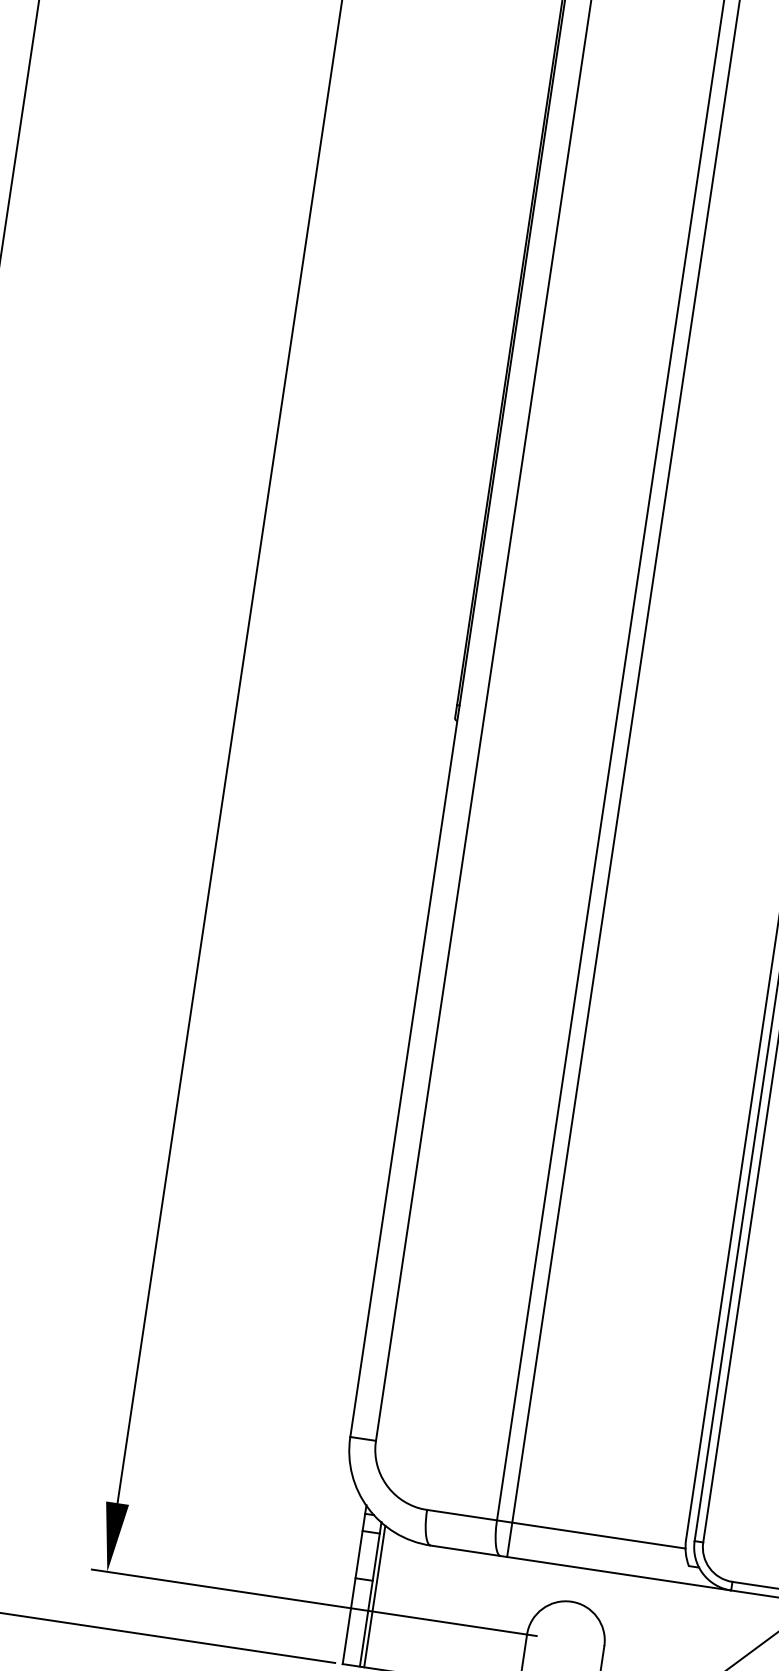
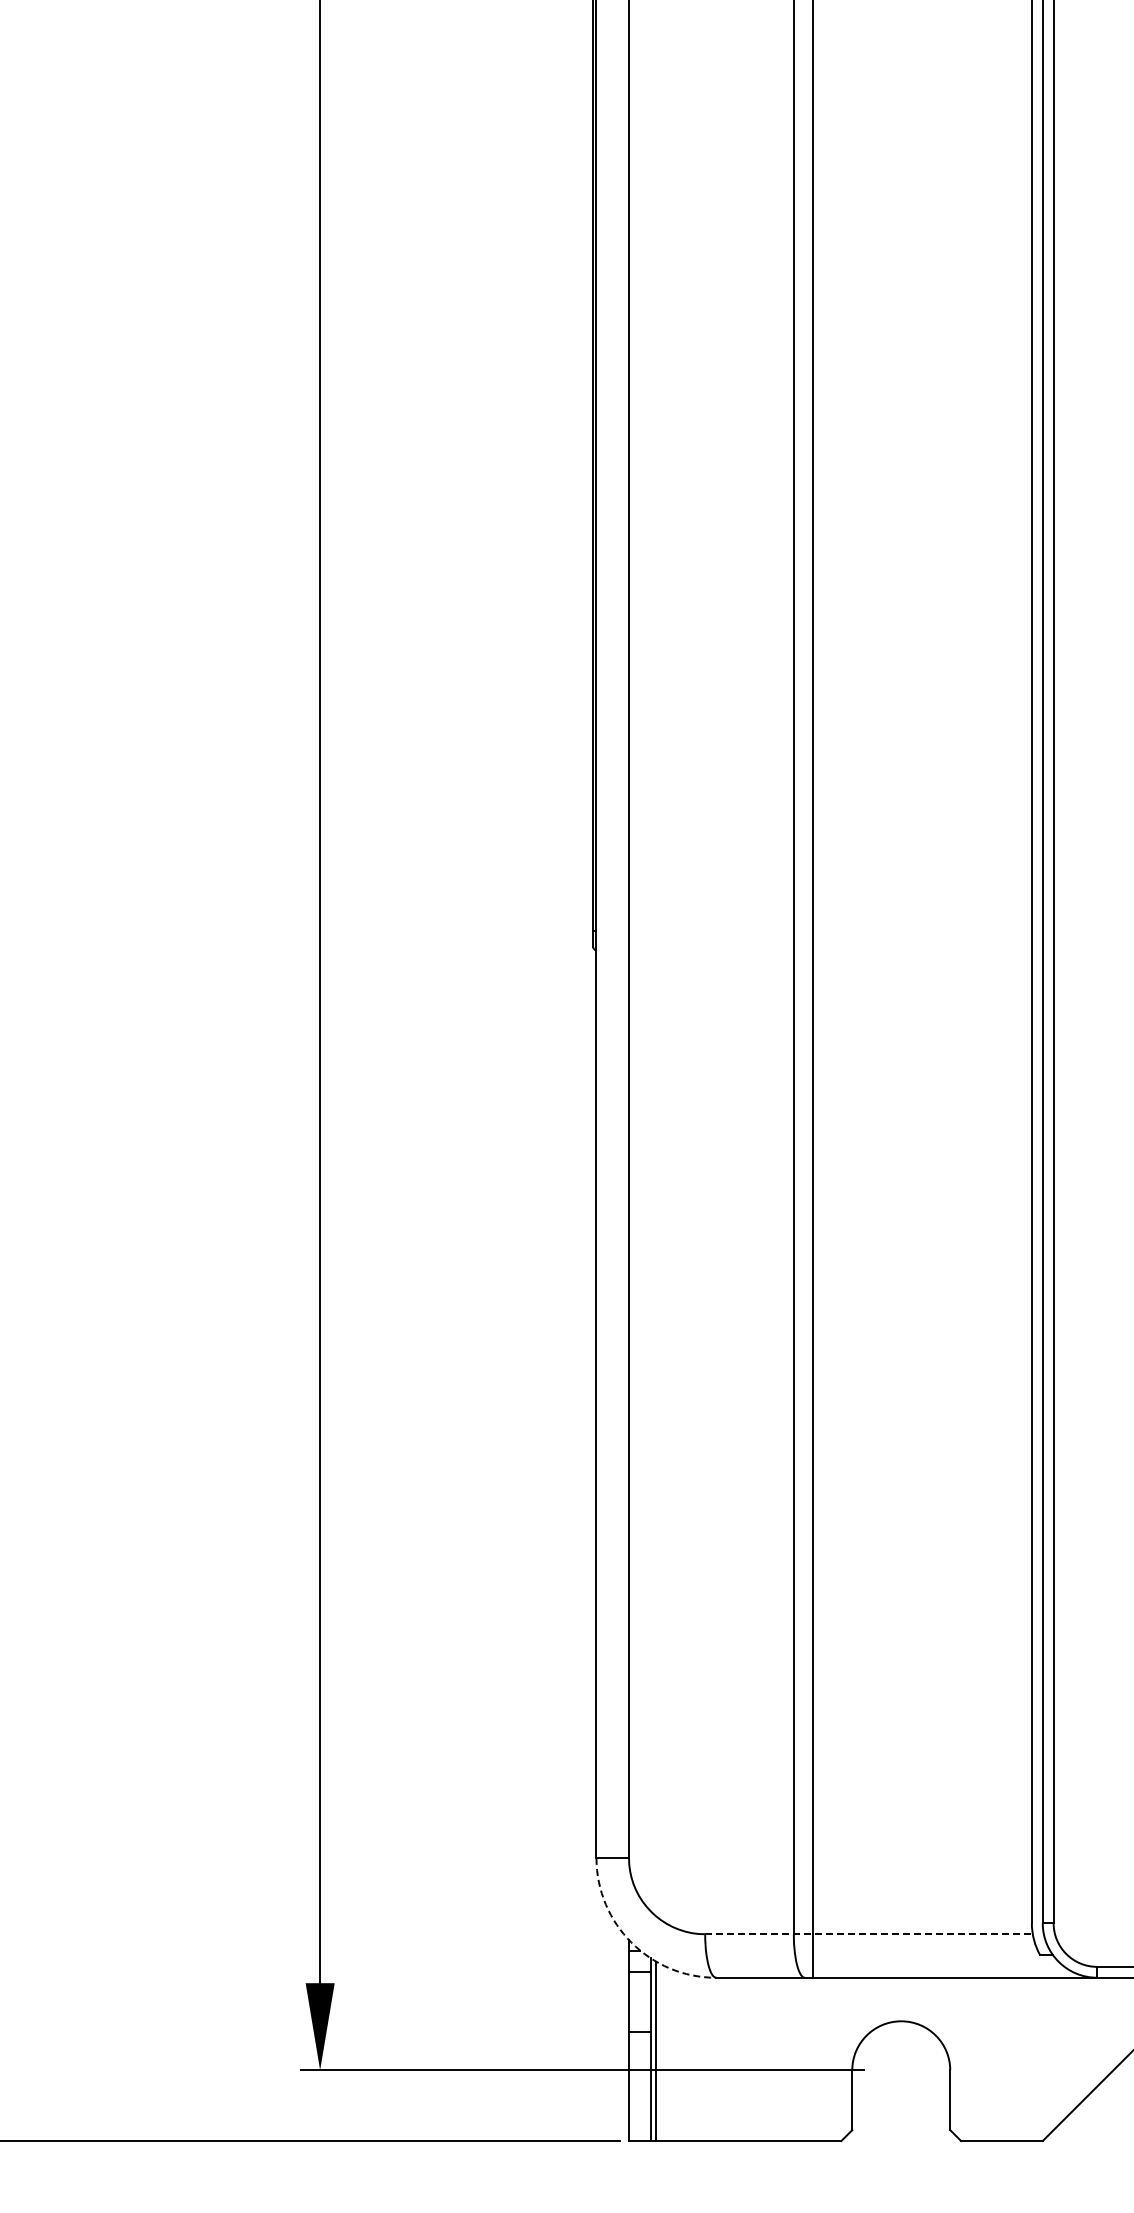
arc: (367, 1507) -> (631, 1942), solid -> dashed
line: (556, 1529) -> (869, 1934), solid -> dashed

